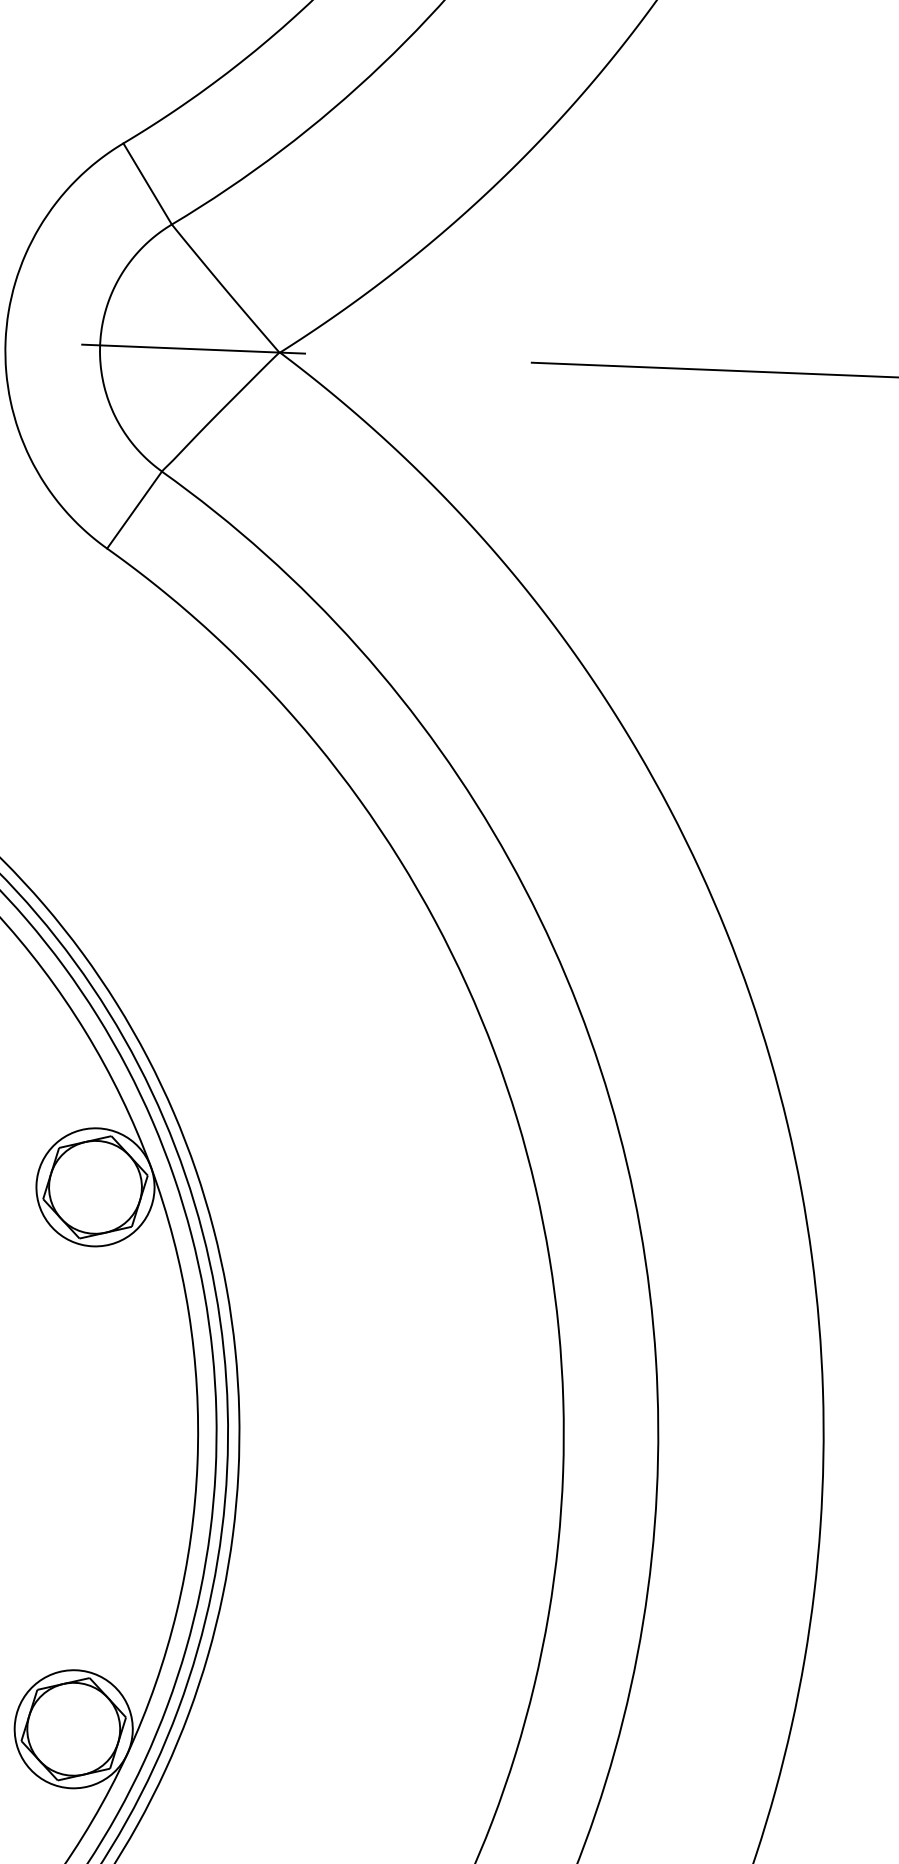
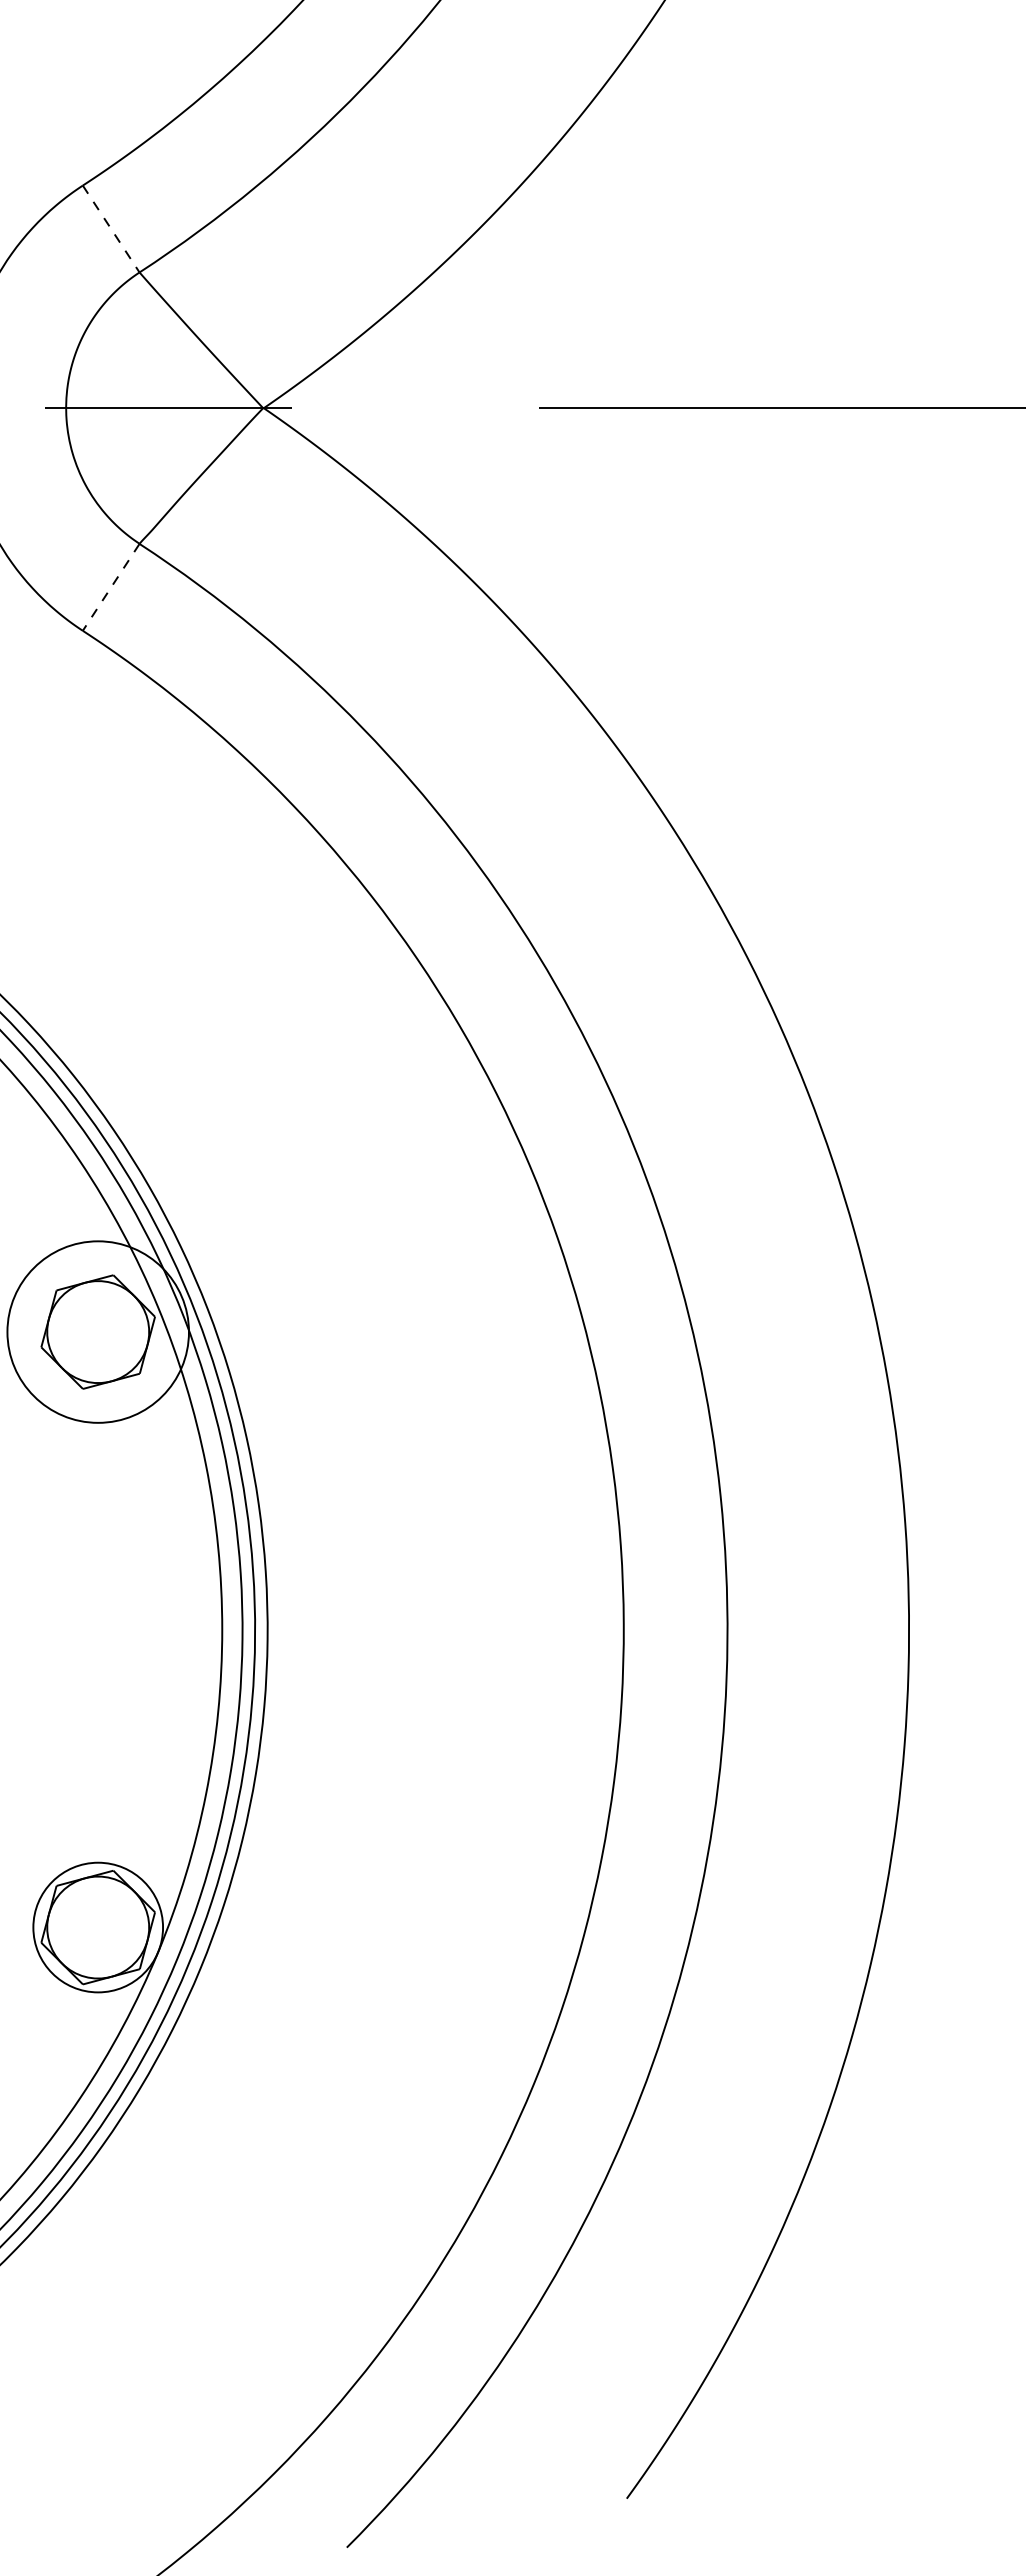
line: (147, 184) -> (111, 229), solid -> dashed
line: (134, 510) -> (111, 587), solid -> dashed
circle: (95, 1186) -> (98, 1331), size x1.4

